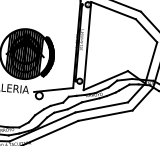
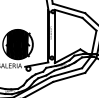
hatch: (47, 55) -> (31, 44), removed

